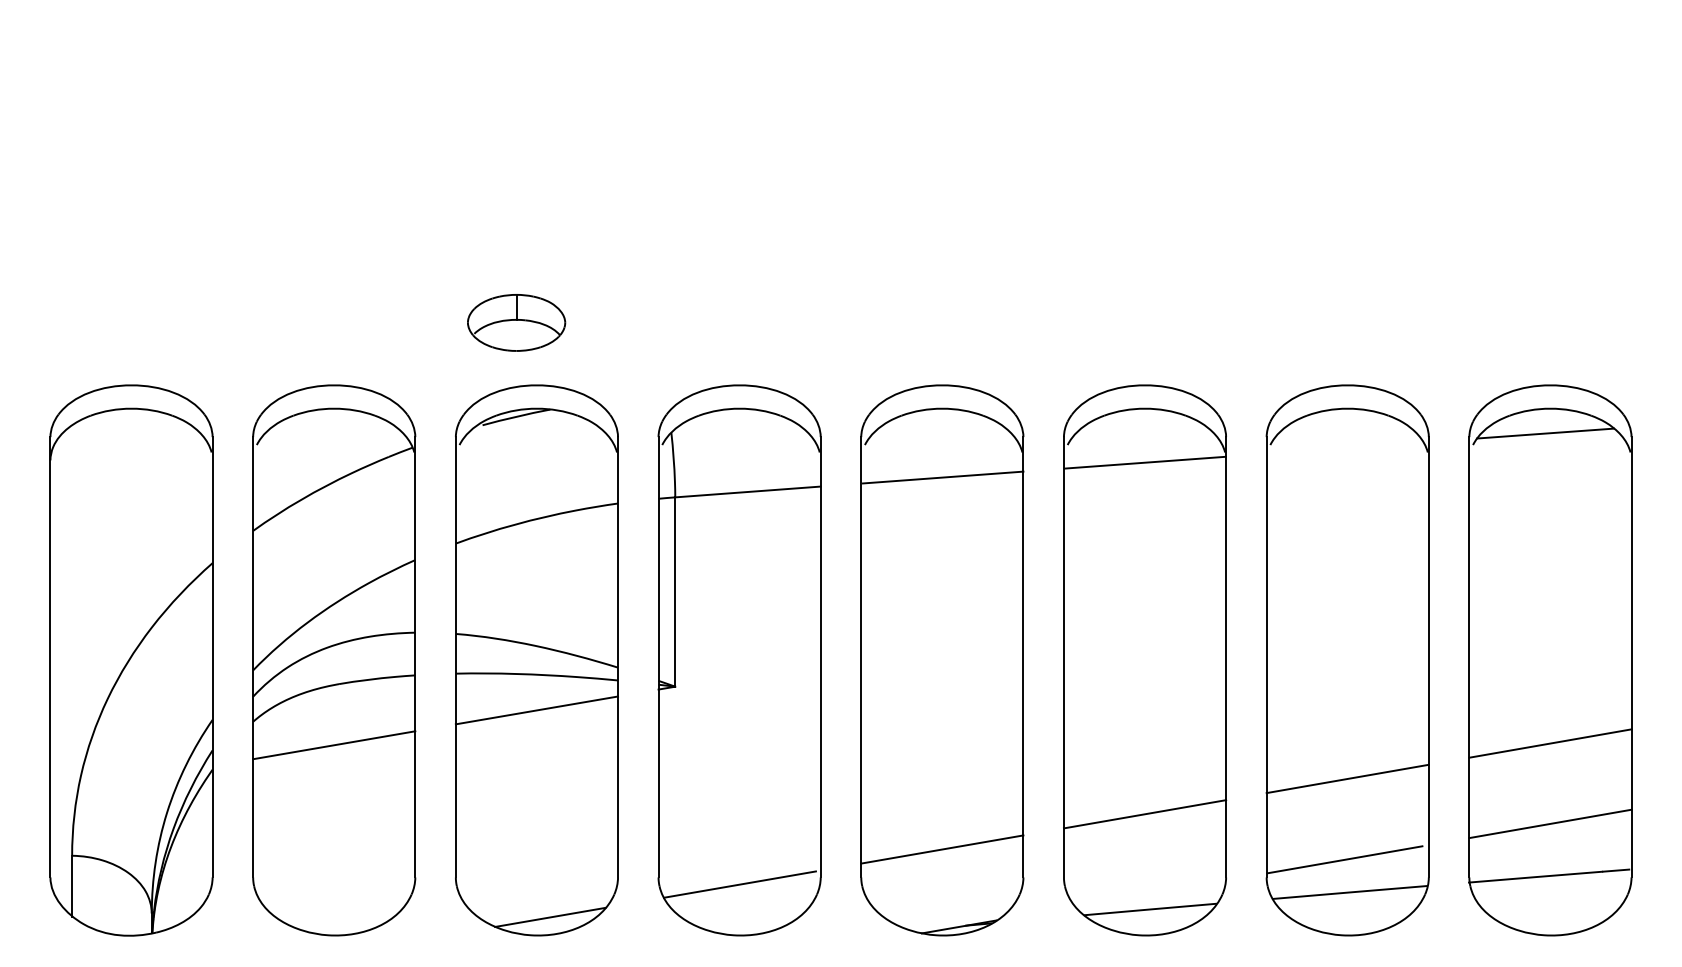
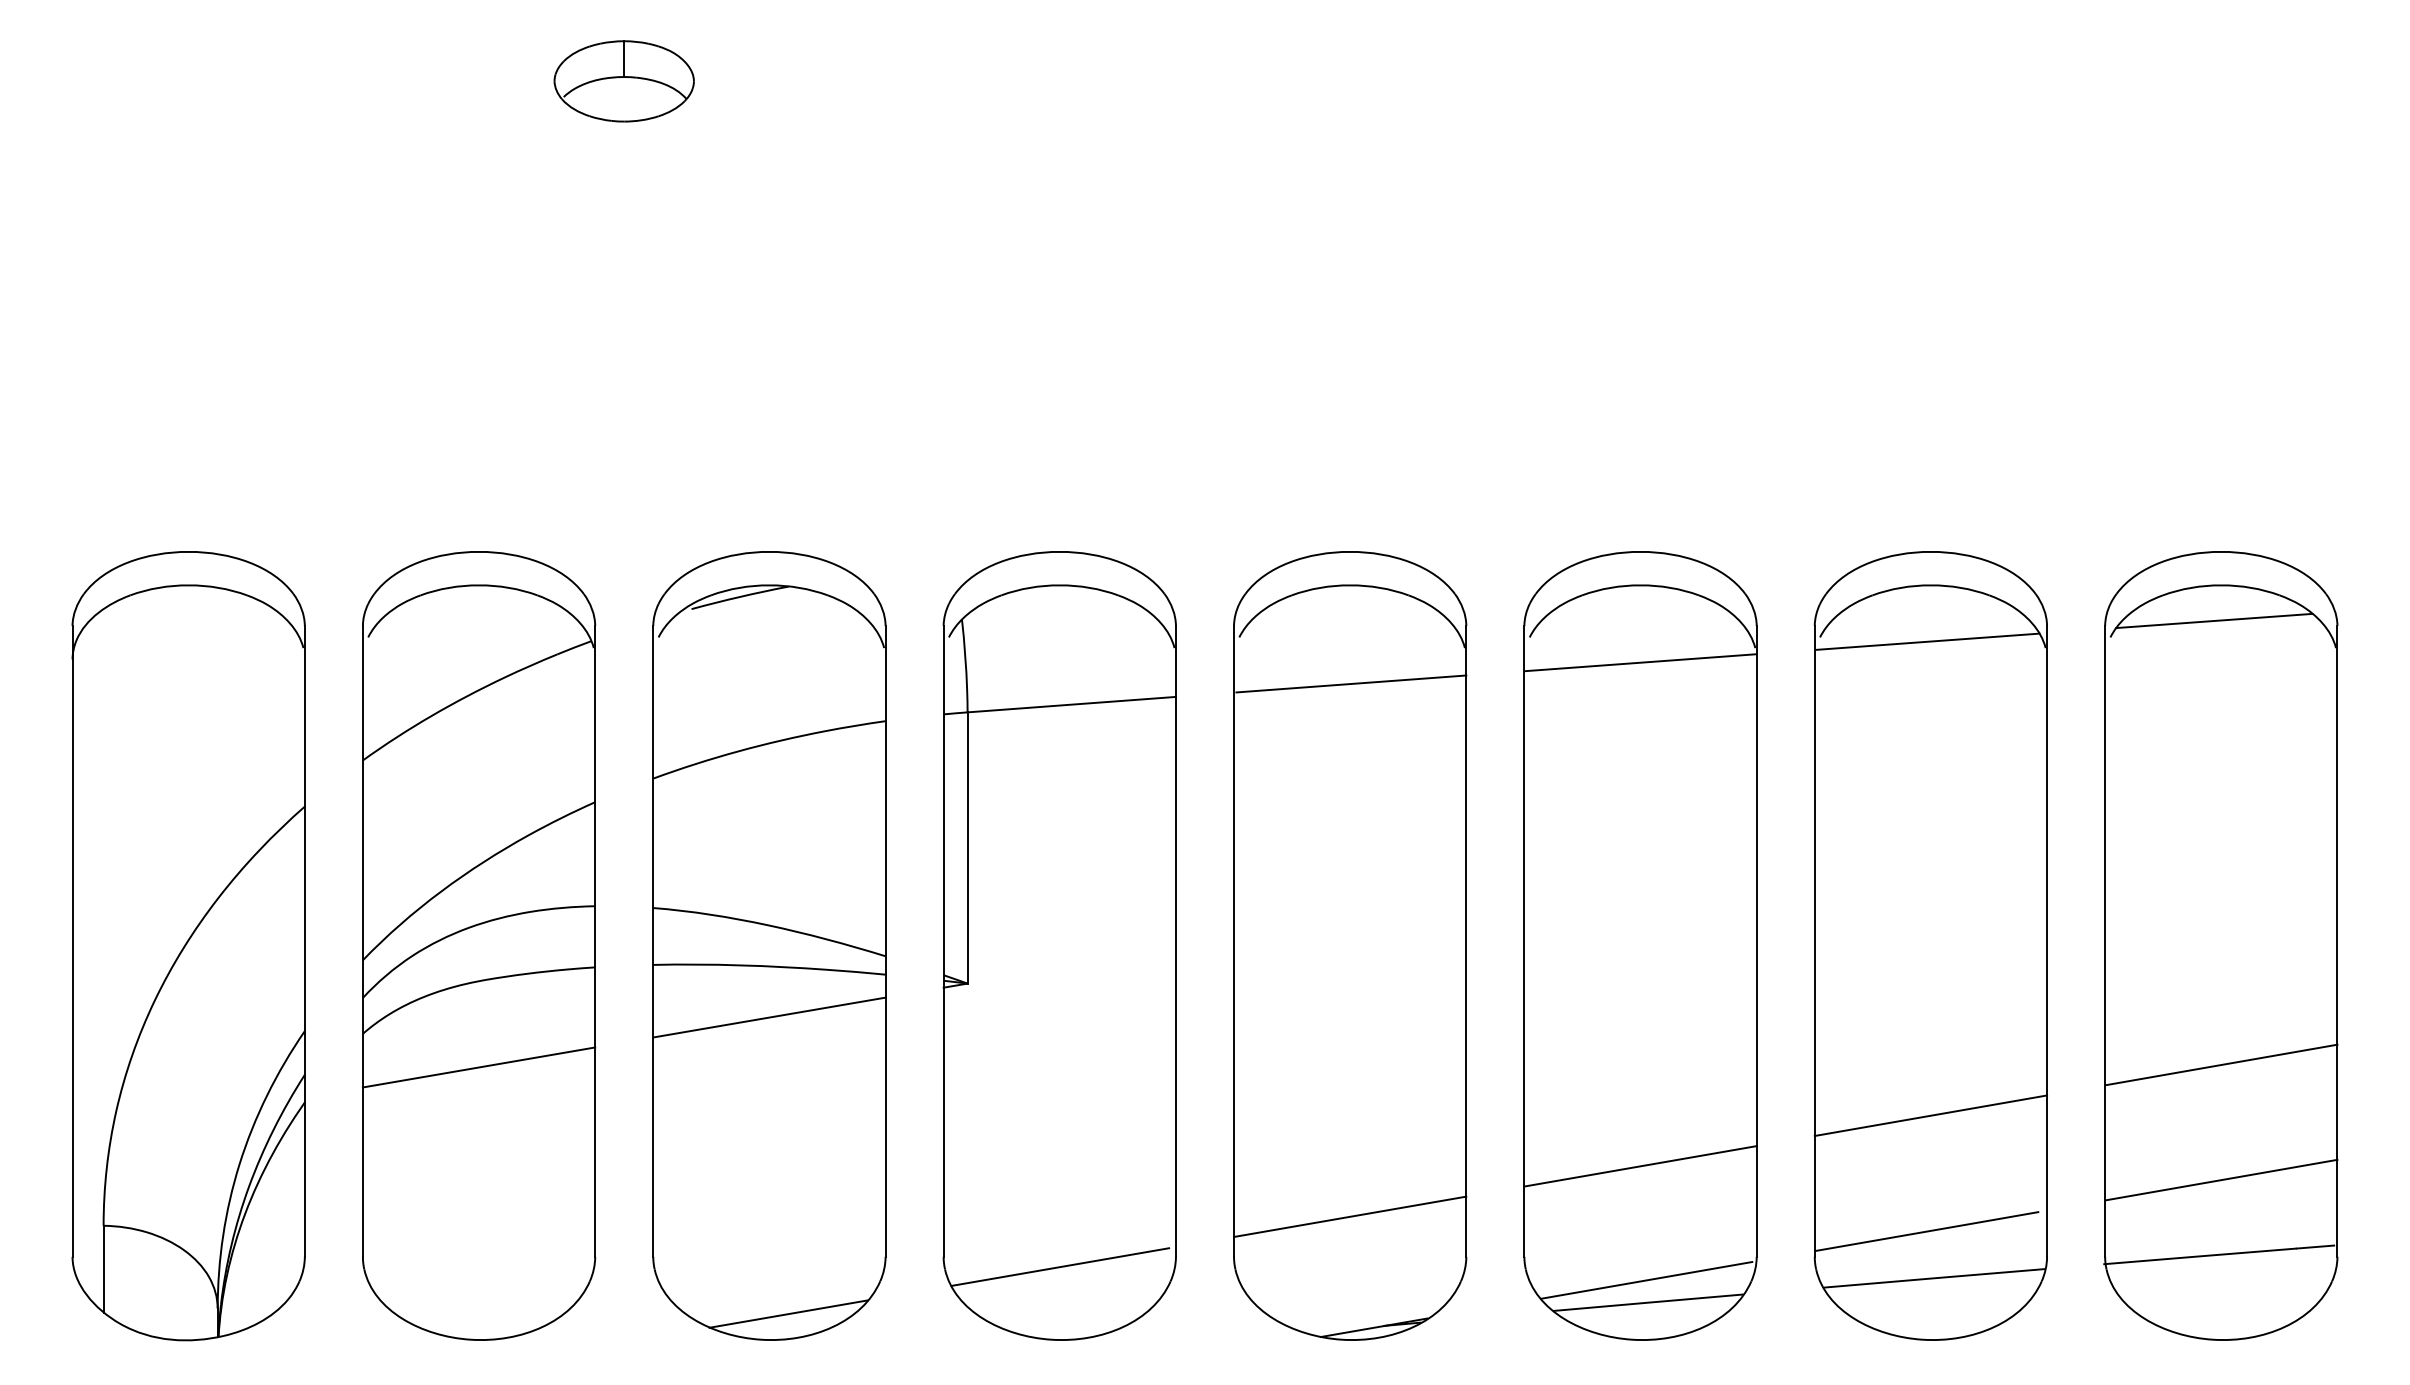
part: (516, 322) -> (624, 80), moved
line: (1345, 447) -> (1927, 640), added
line: (1149, 893) -> (1646, 1279), added

